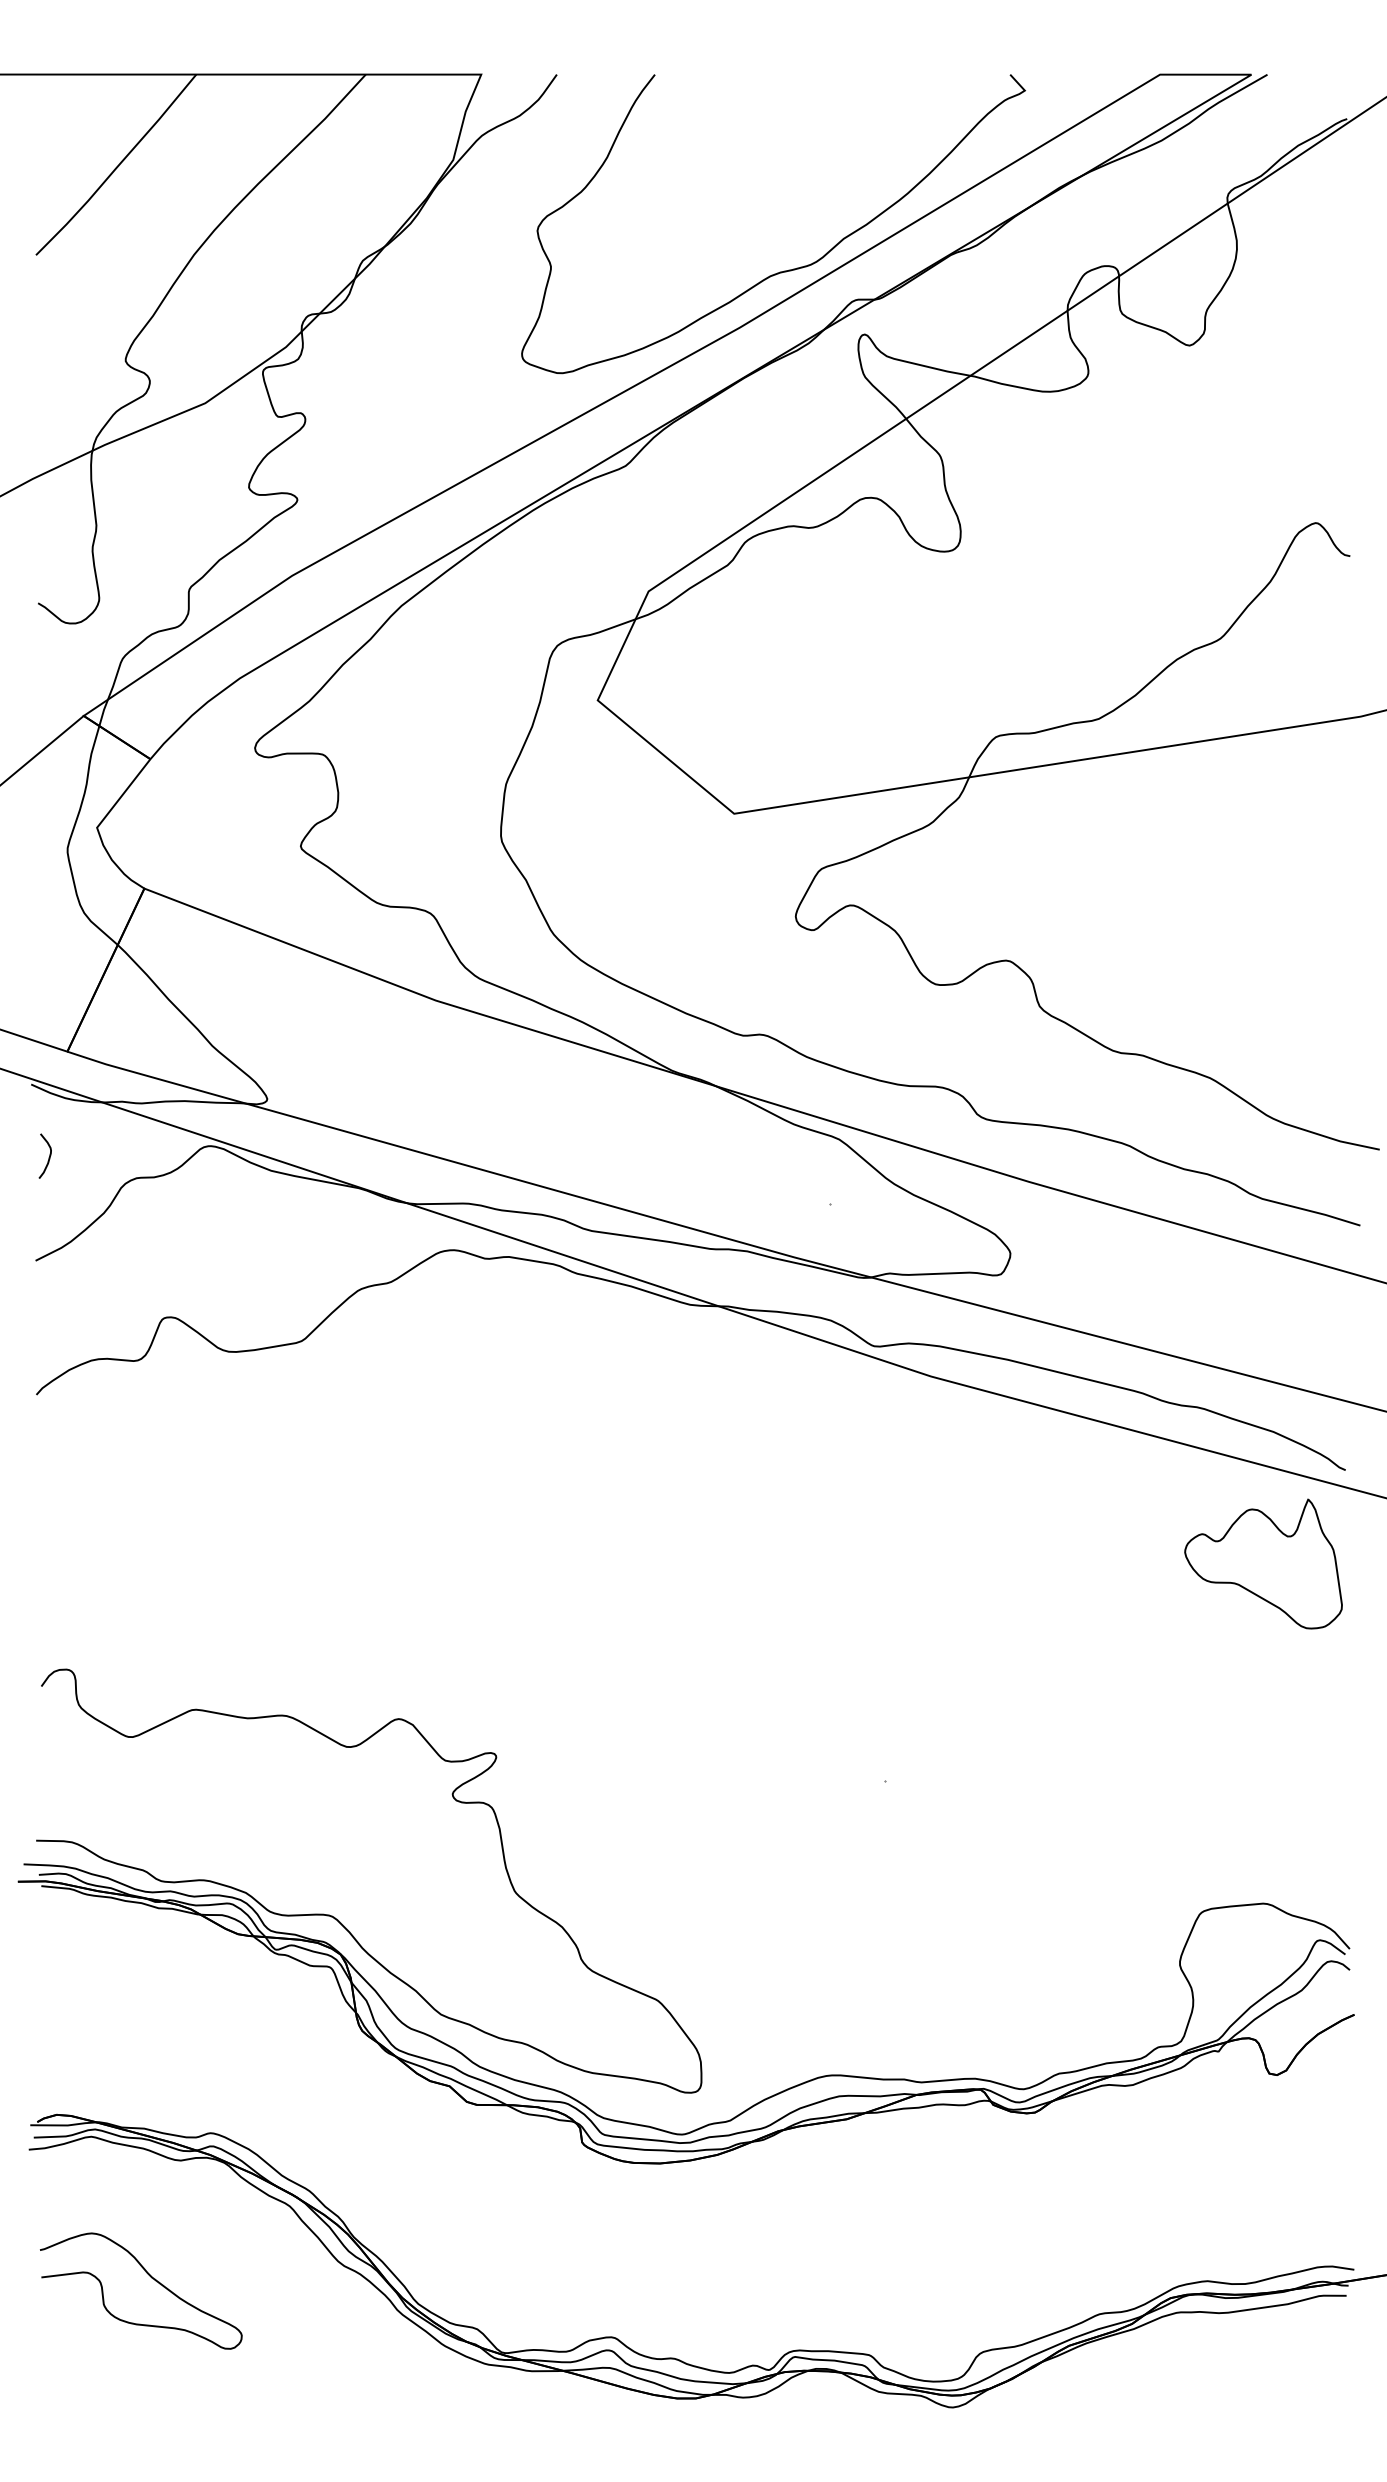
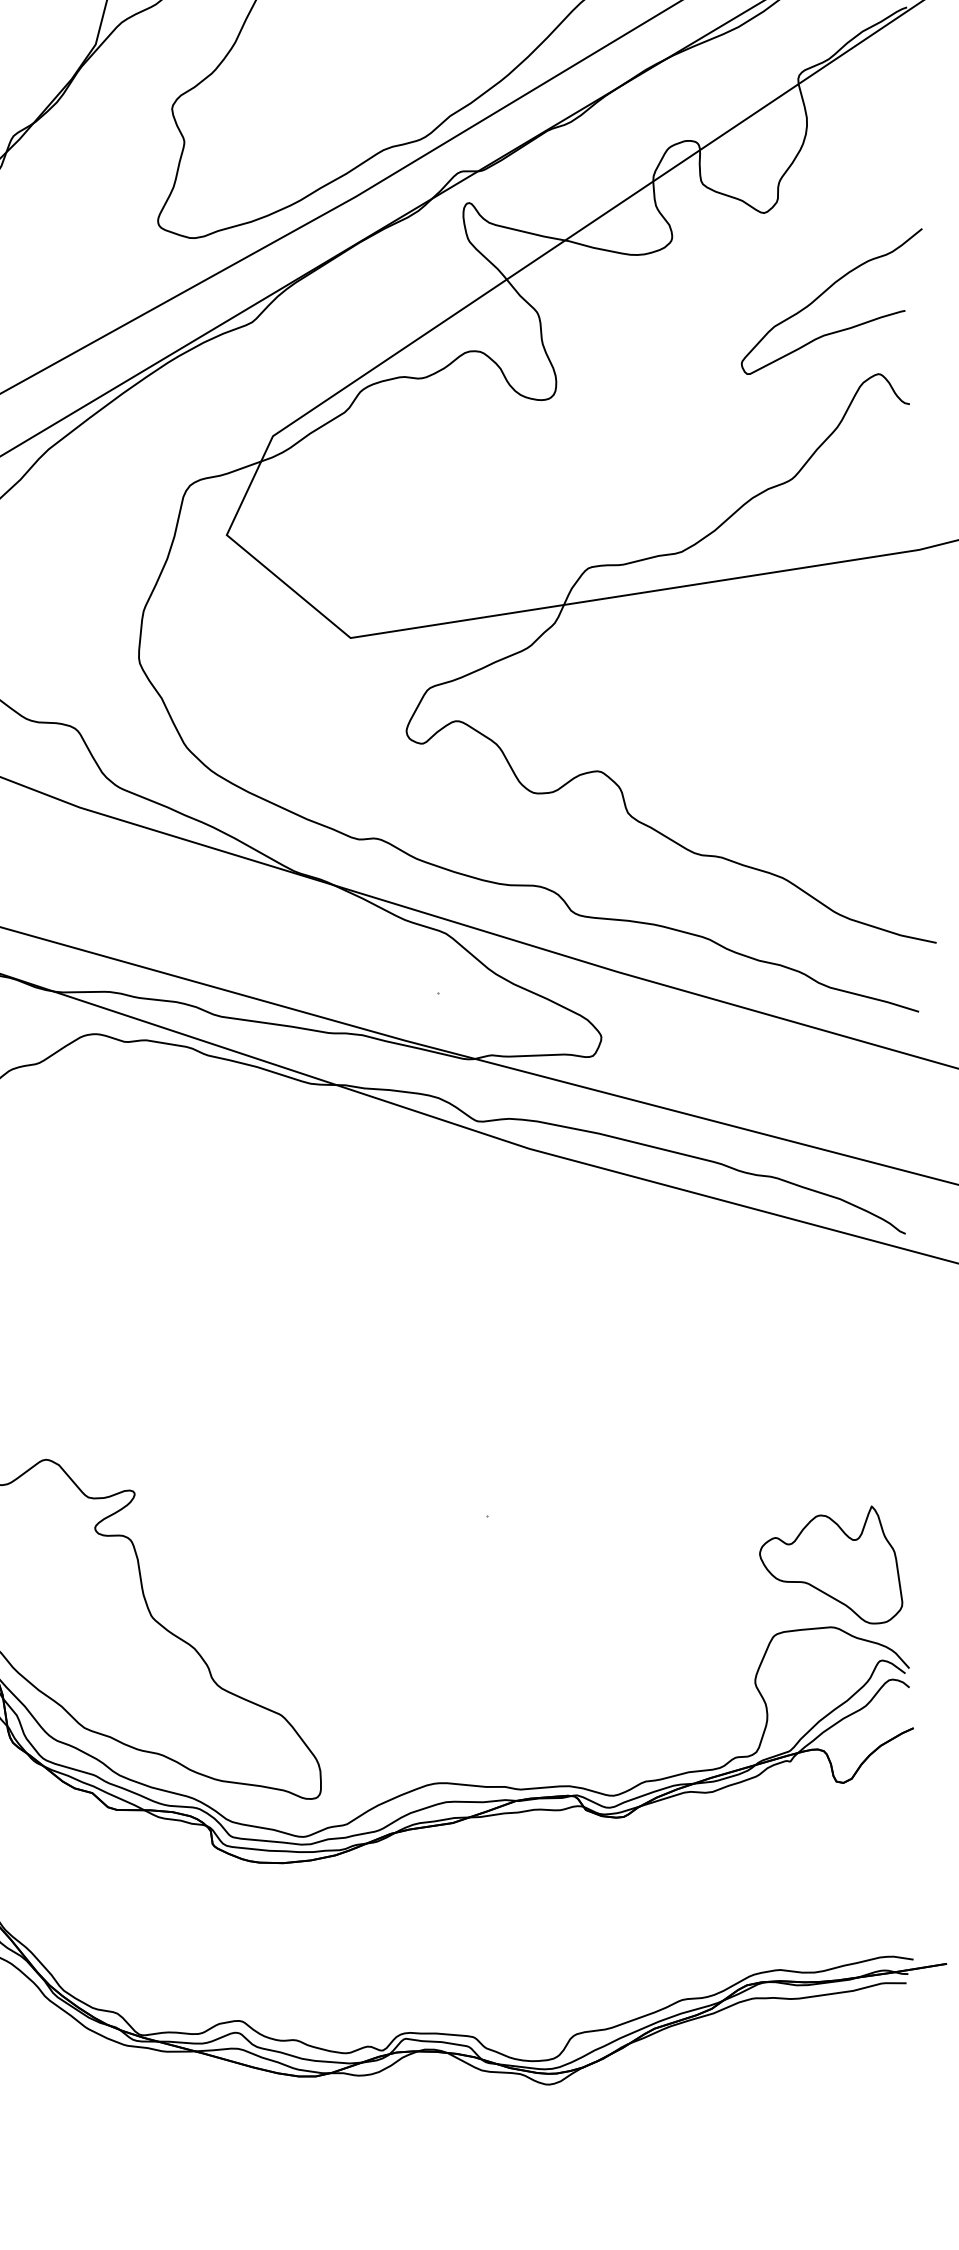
curve: (1256, 433) -> (824, 292), added
part: (1263, 1563) -> (831, 1564), moved

